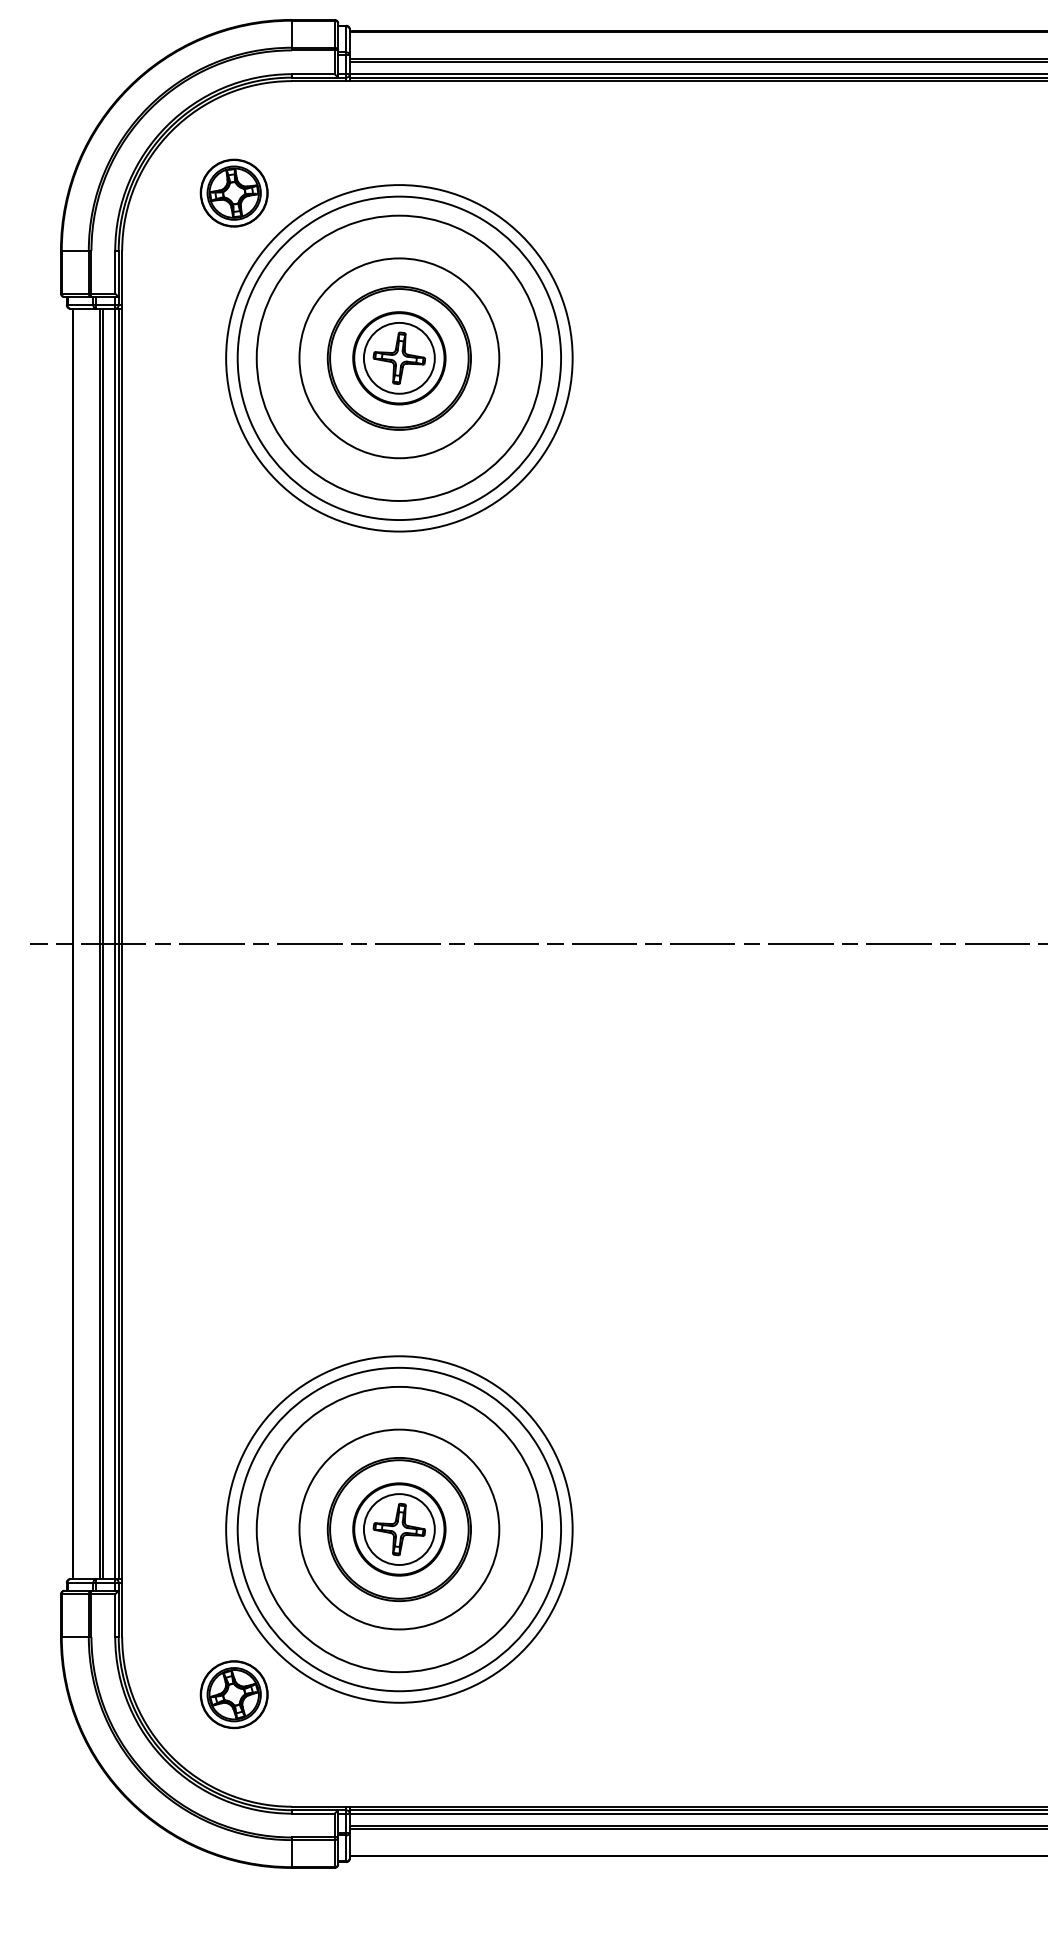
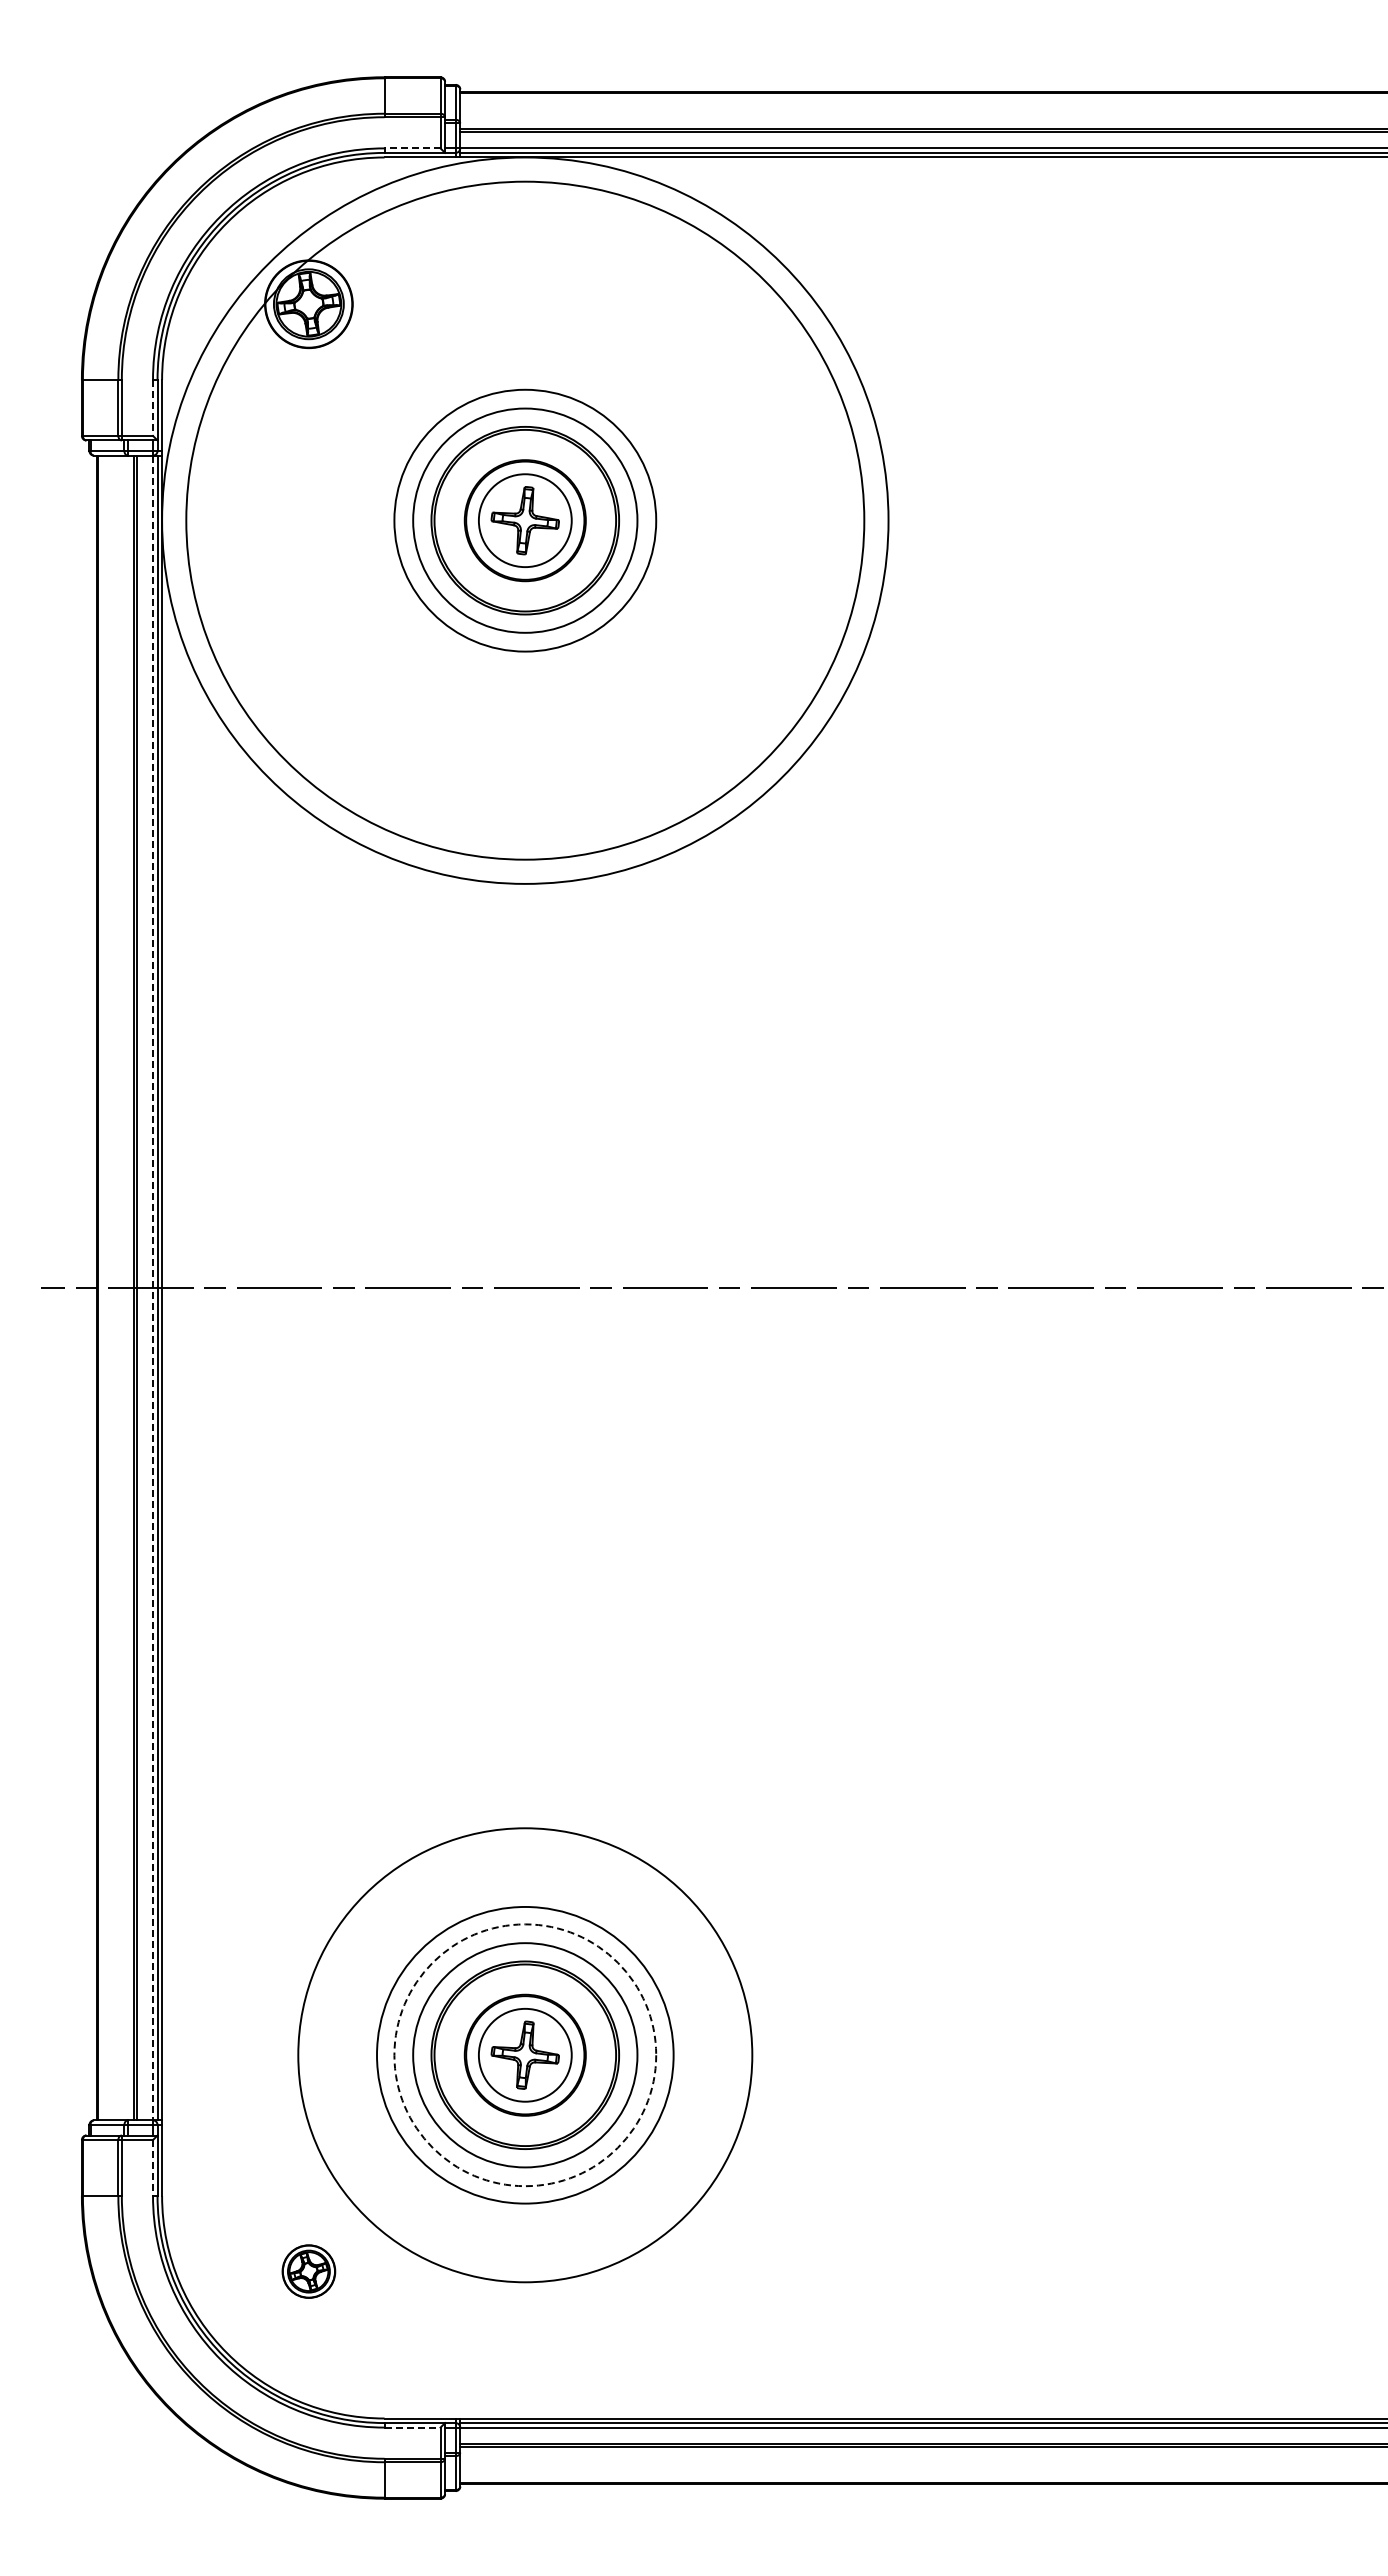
line: (313, 74) -> (412, 148), solid -> dashed
line: (115, 271) -> (153, 407), solid -> dashed
circle: (399, 358) -> (525, 520), size x0.6
circle: (399, 358) -> (525, 520), size x1.6
circle: (399, 358) -> (525, 520), size x1.6
line: (115, 944) -> (153, 1288), solid -> dashed
circle: (399, 1529) -> (525, 2055), size x0.6
circle: (399, 1529) -> (525, 2055), size x0.7
circle: (399, 1529) -> (525, 2055), solid -> dashed
line: (115, 1615) -> (153, 2168), solid -> dashed
part: (233, 1694) -> (308, 2271), size x0.6
line: (313, 1813) -> (412, 2427), solid -> dashed

